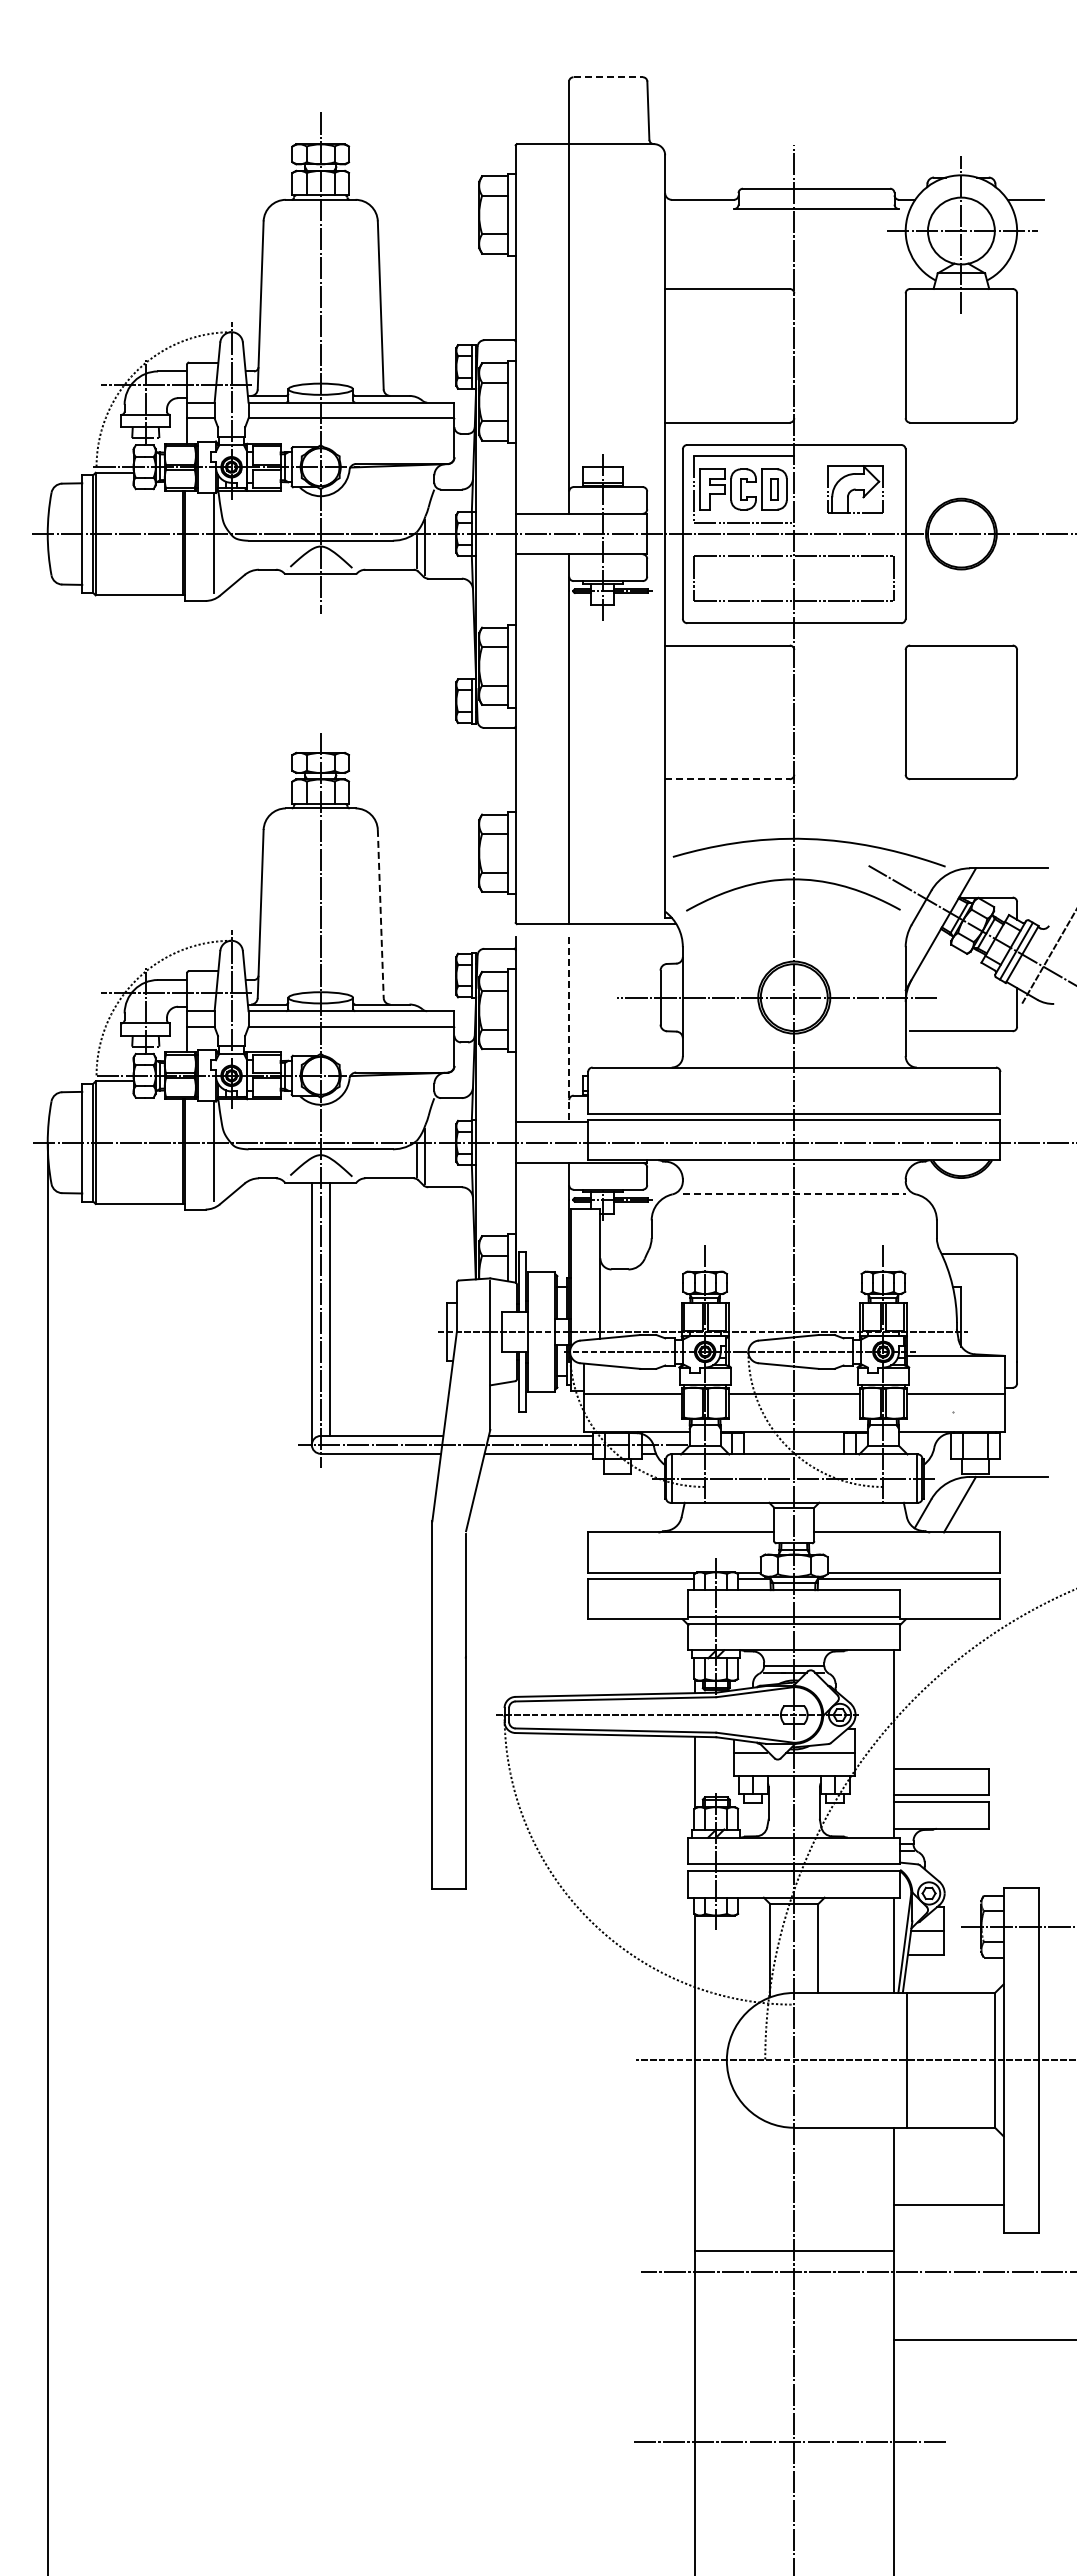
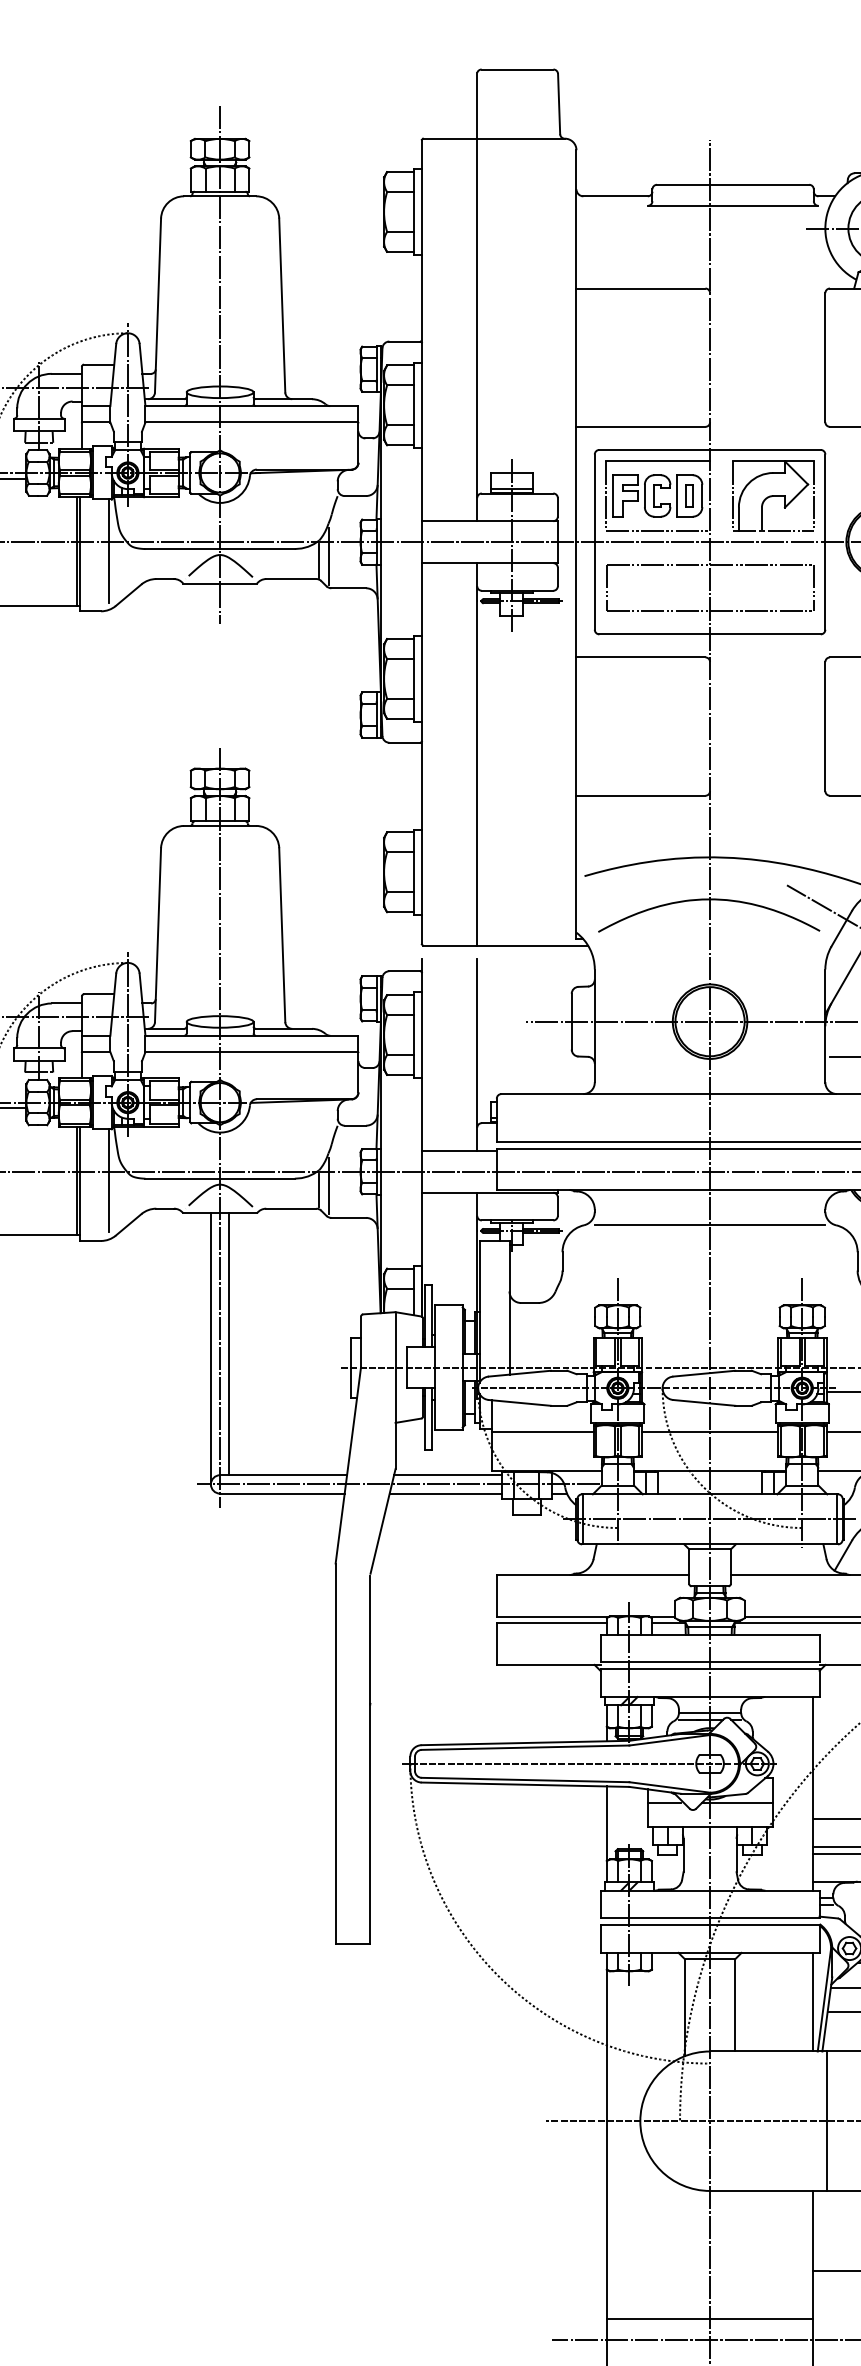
line: (608, 77) -> (517, 69), dashed -> solid
part: (855, 489) -> (773, 496), size x1.43
line: (727, 779) -> (640, 796), dashed -> solid
line: (380, 914) -> (281, 935), dashed -> solid
line: (569, 1029) -> (477, 1054), dashed -> solid
line: (794, 1193) -> (710, 1224), dashed -> solid

